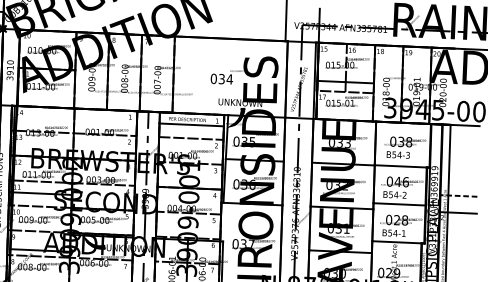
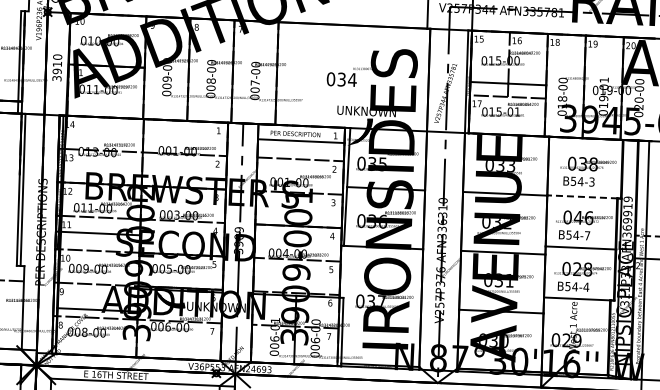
line: (400, 166) -> (582, 196), solid -> dashed
text: (404, 195) -> (587, 235), B54-2 -> B54-7
text: (403, 233) -> (586, 286), B54-1 -> B54-4

